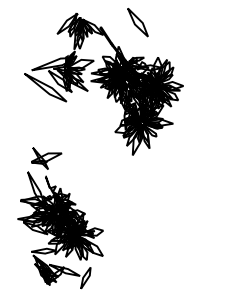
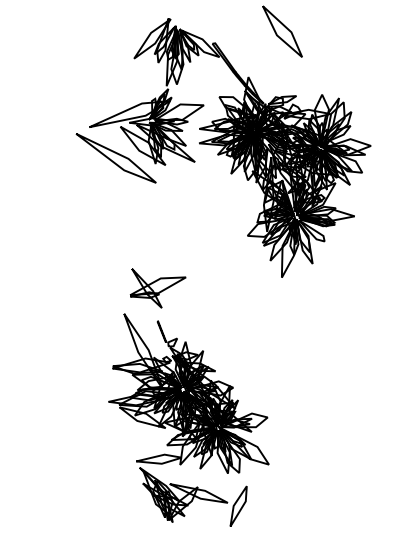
part: (60, 218) -> (187, 397), moved

